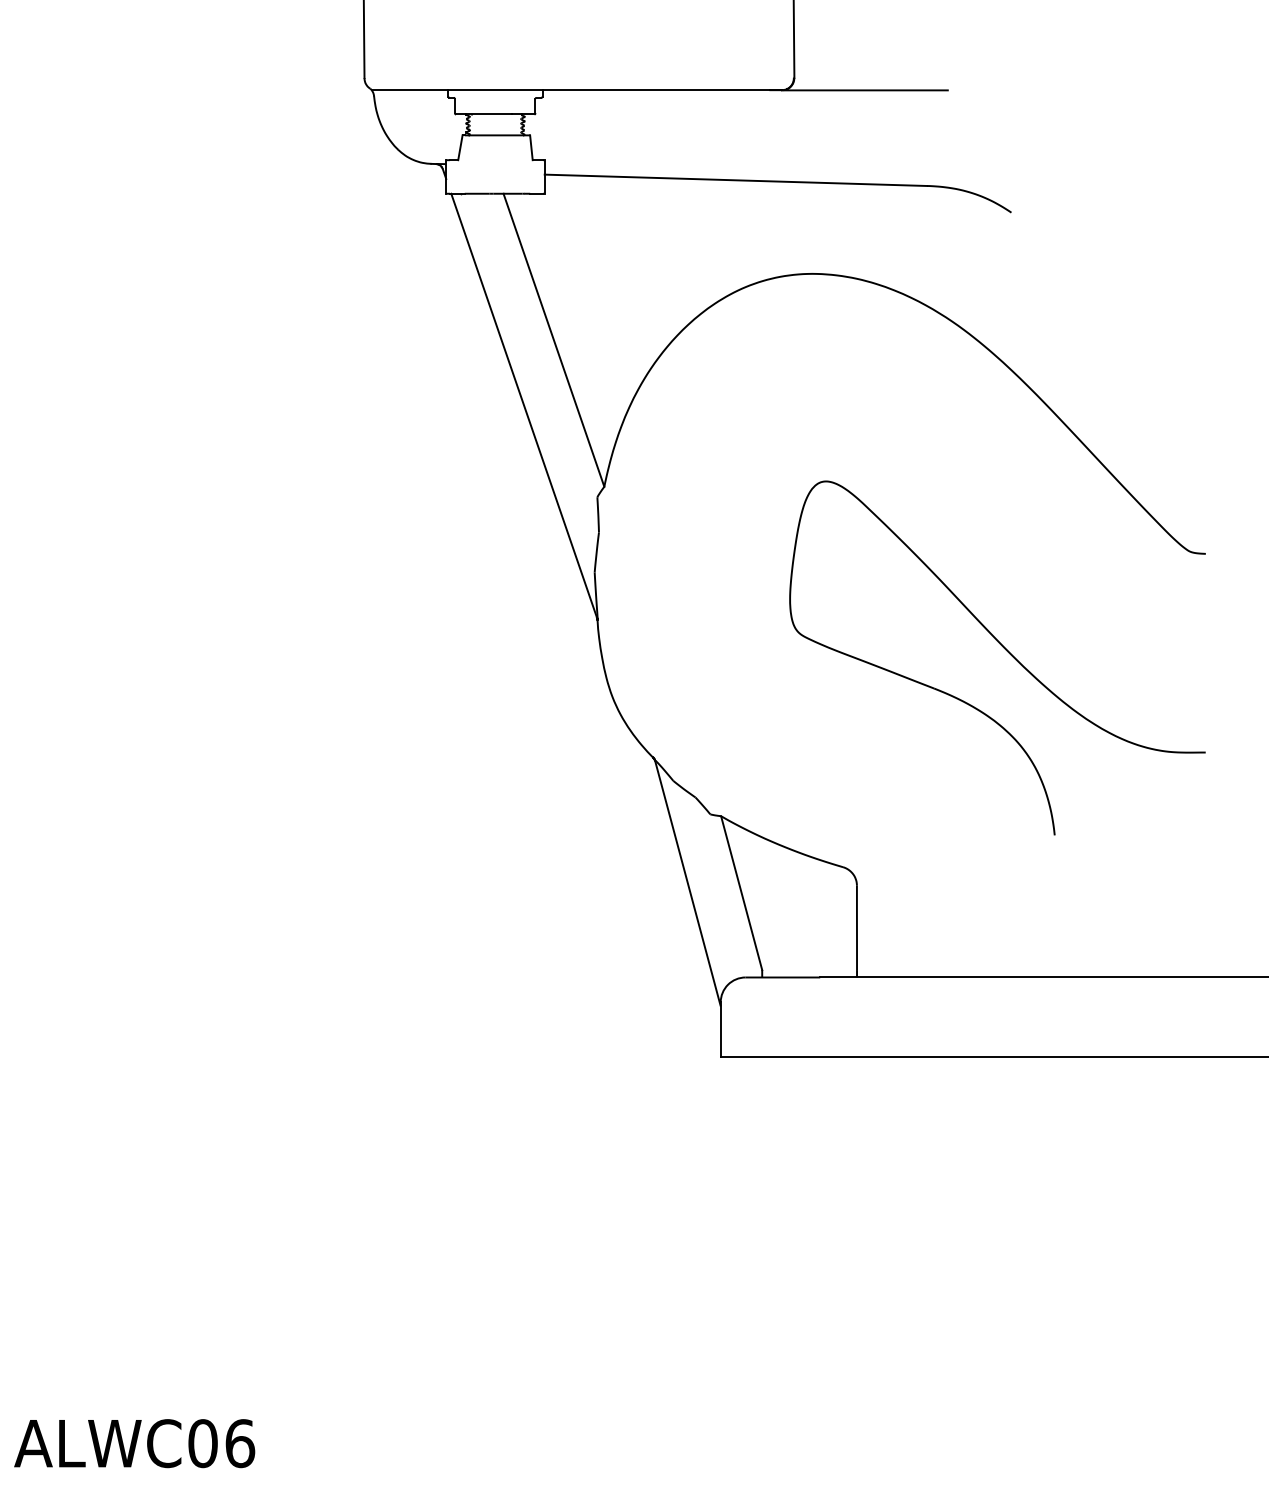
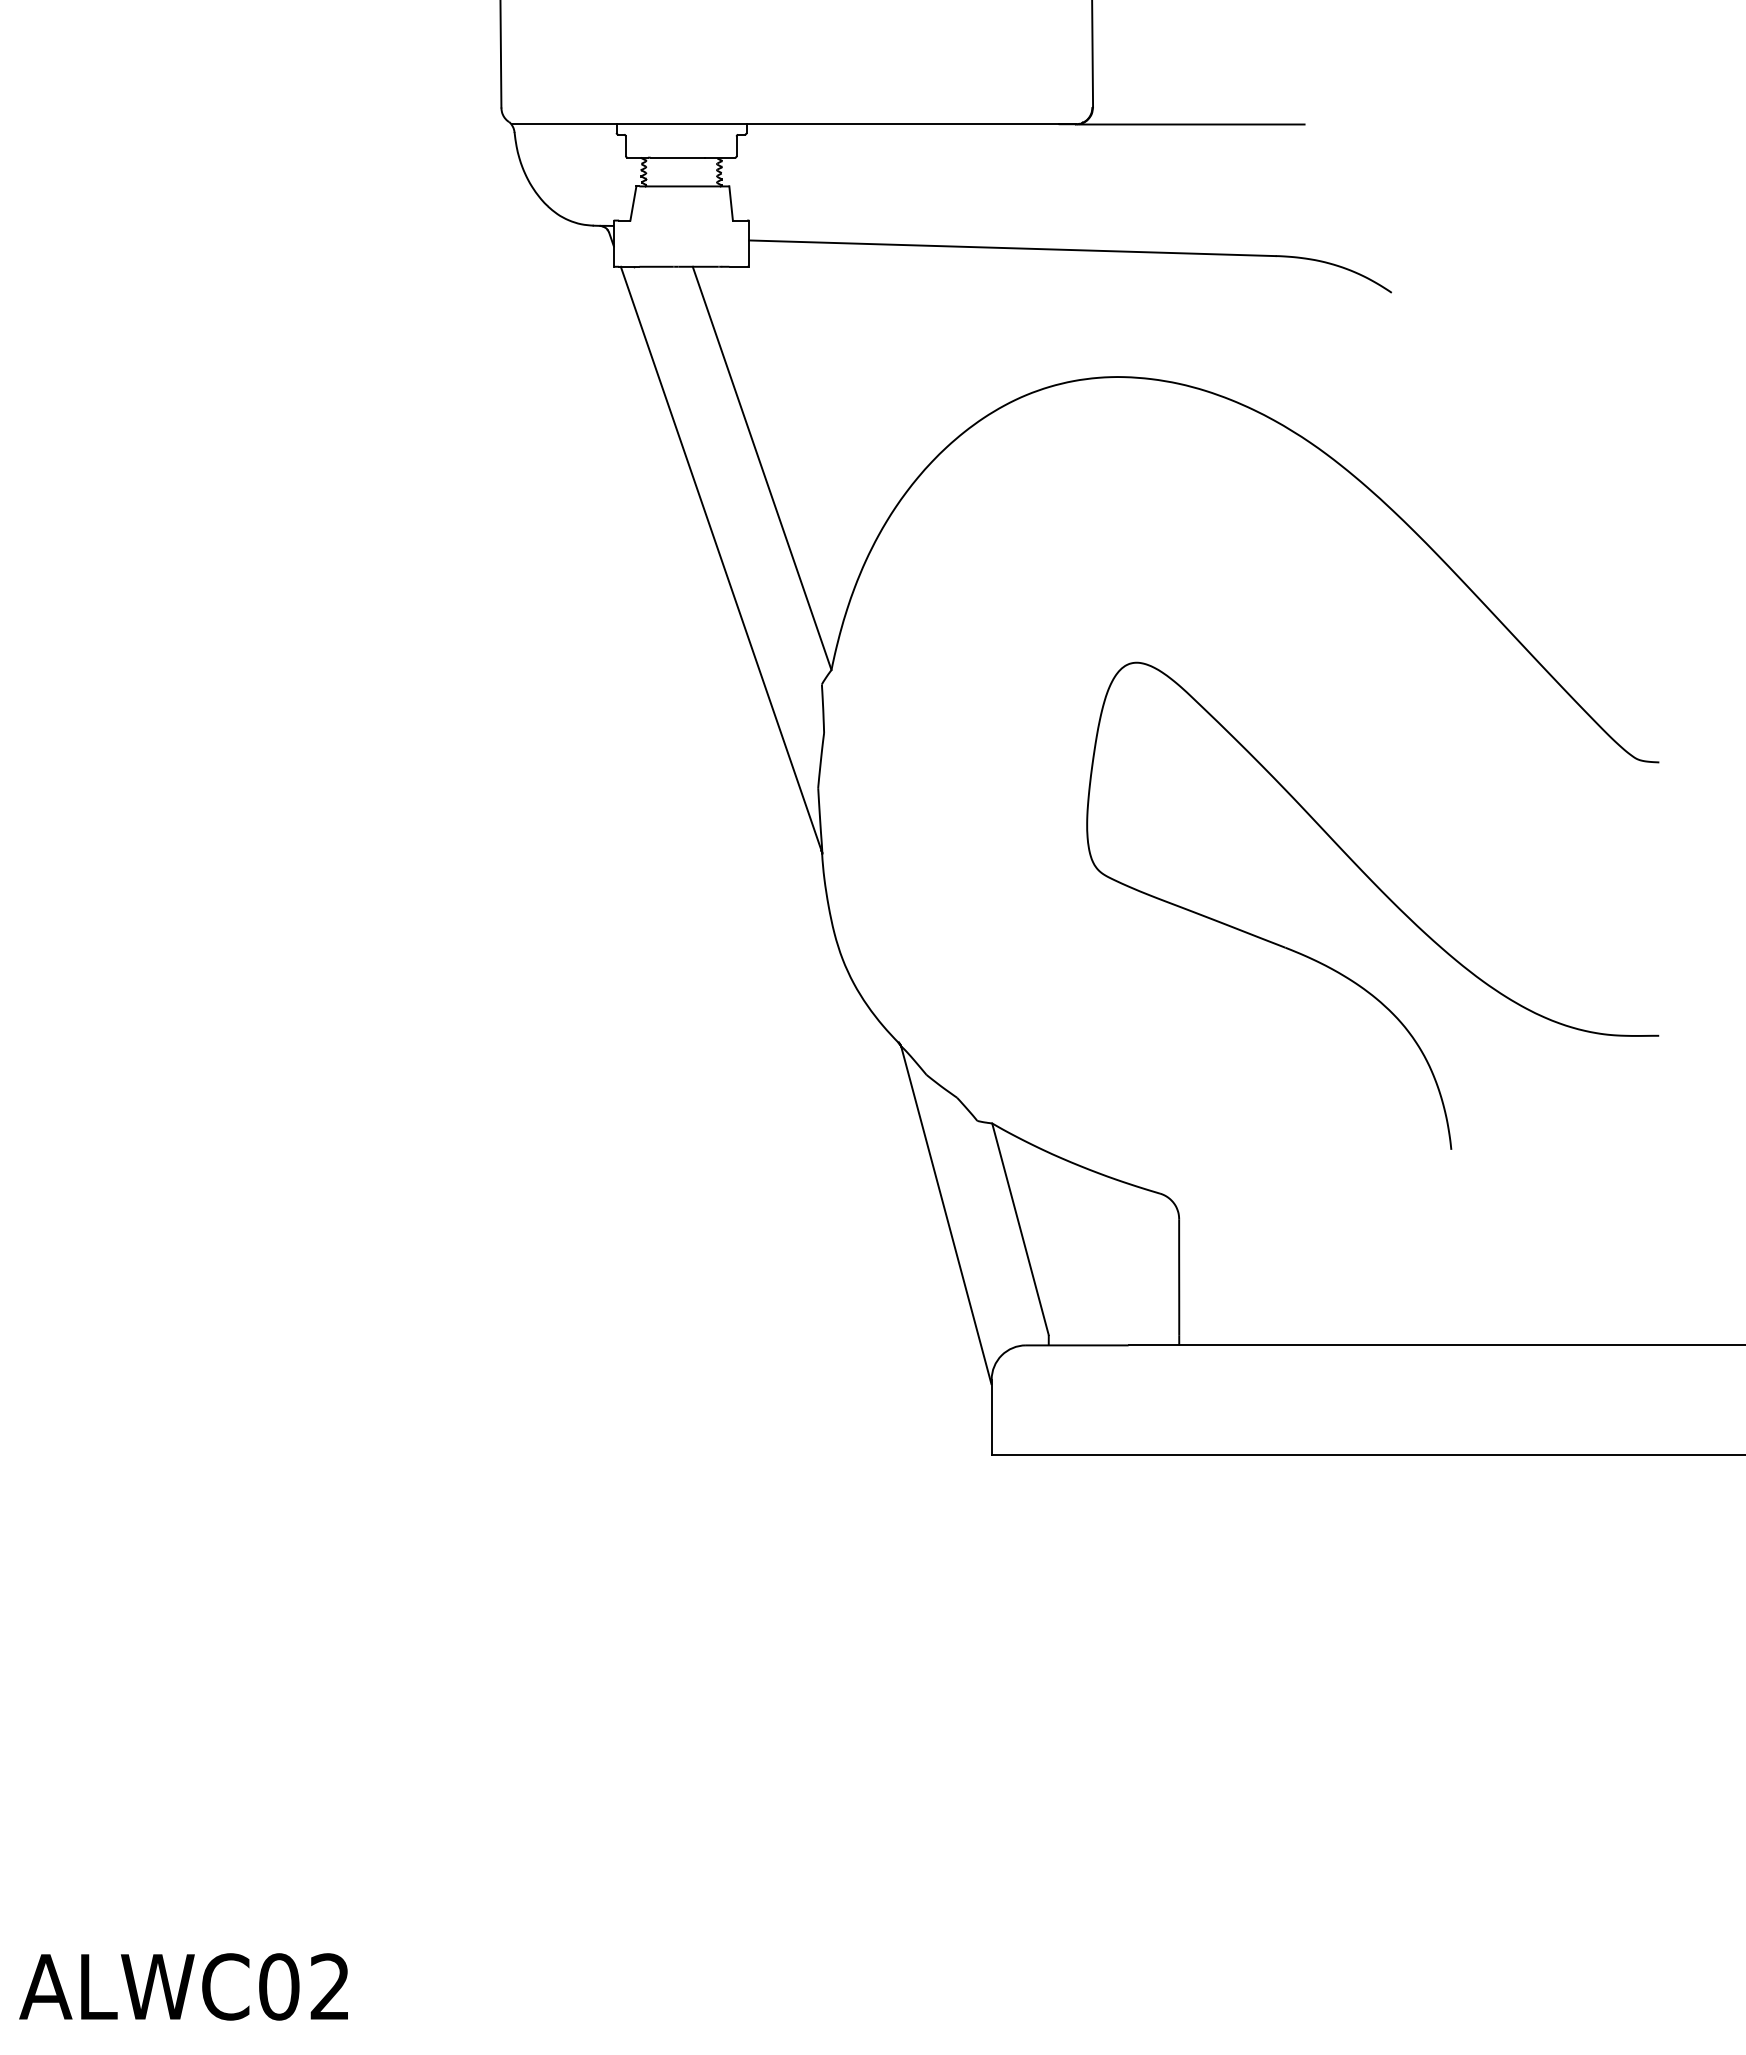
text: (240, 1443) -> (330, 1986), ALWC06 -> ALWC02

